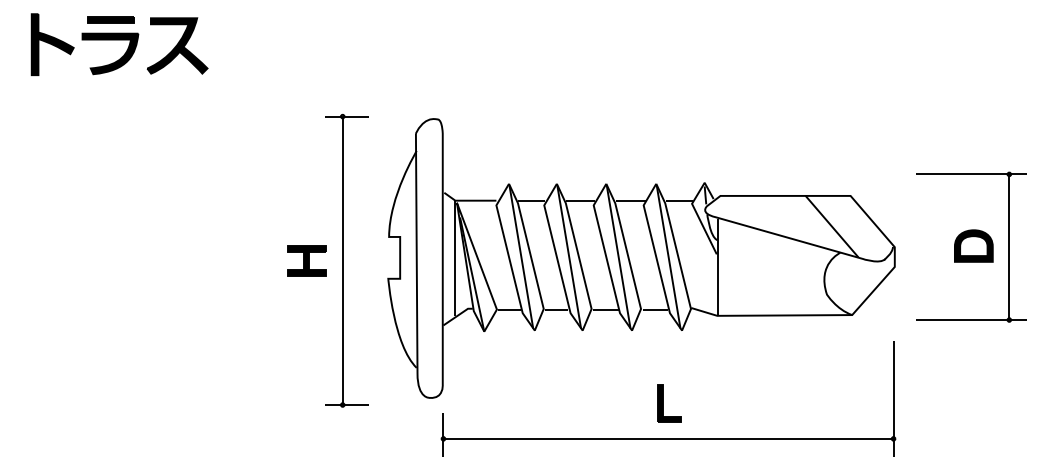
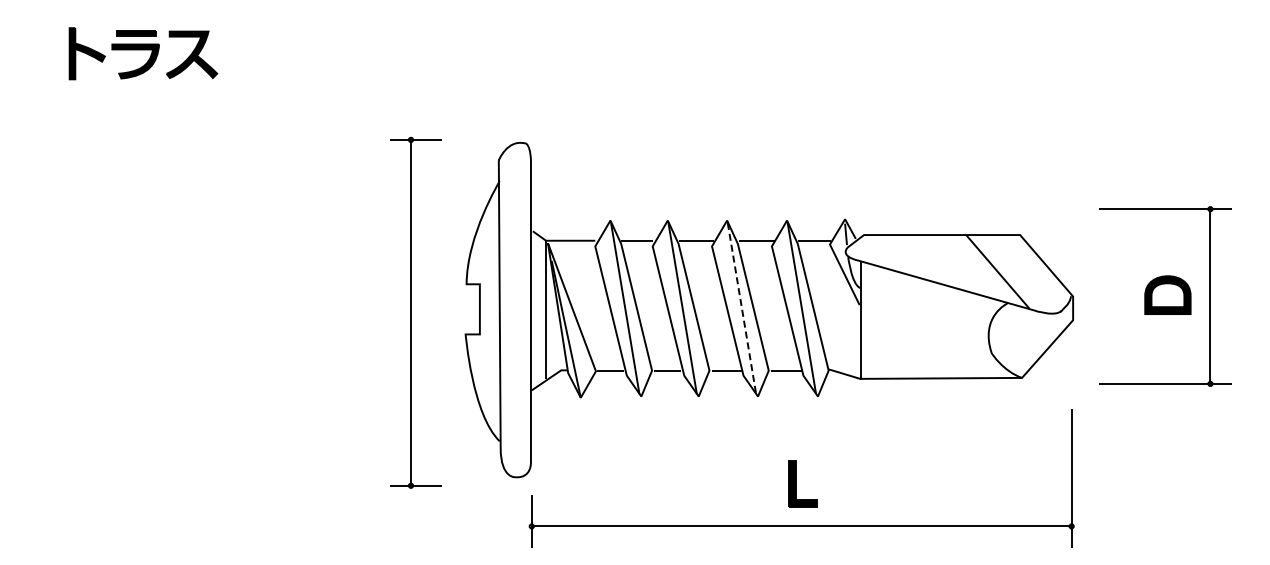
part: (119, 44) -> (143, 53), size x0.7
line: (618, 257) -> (741, 308), solid -> dashed
part: (307, 260) -> (368, 312), removed

